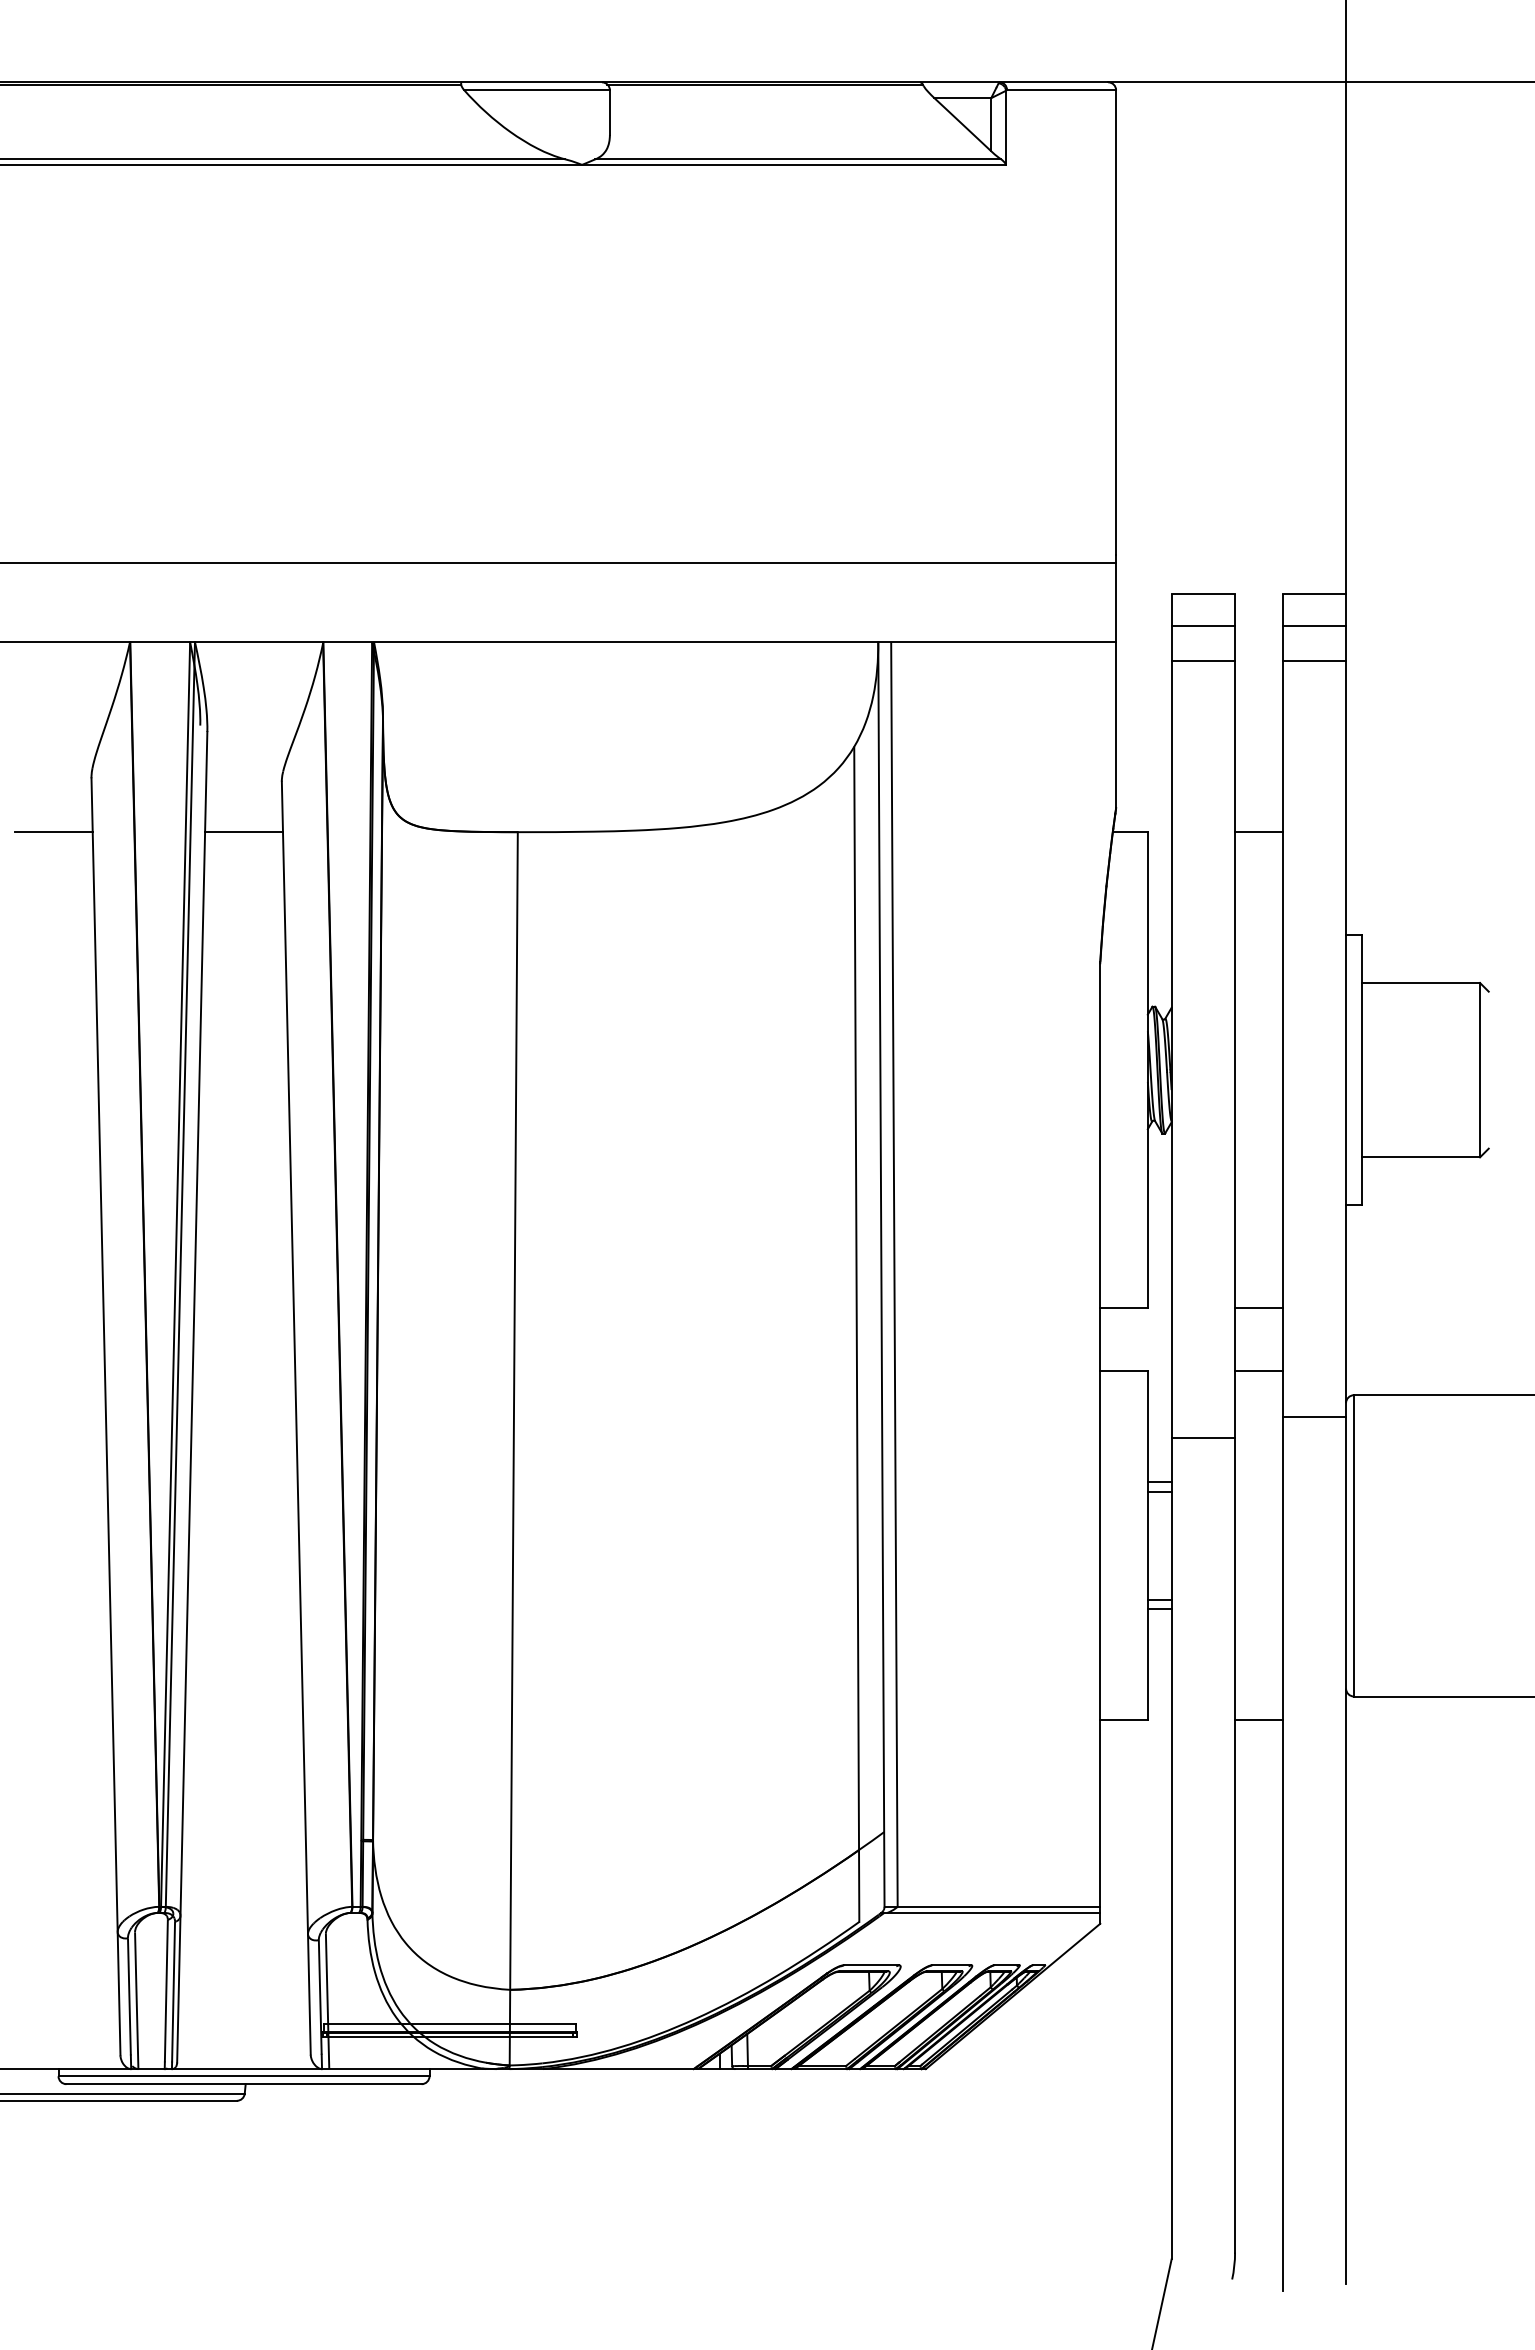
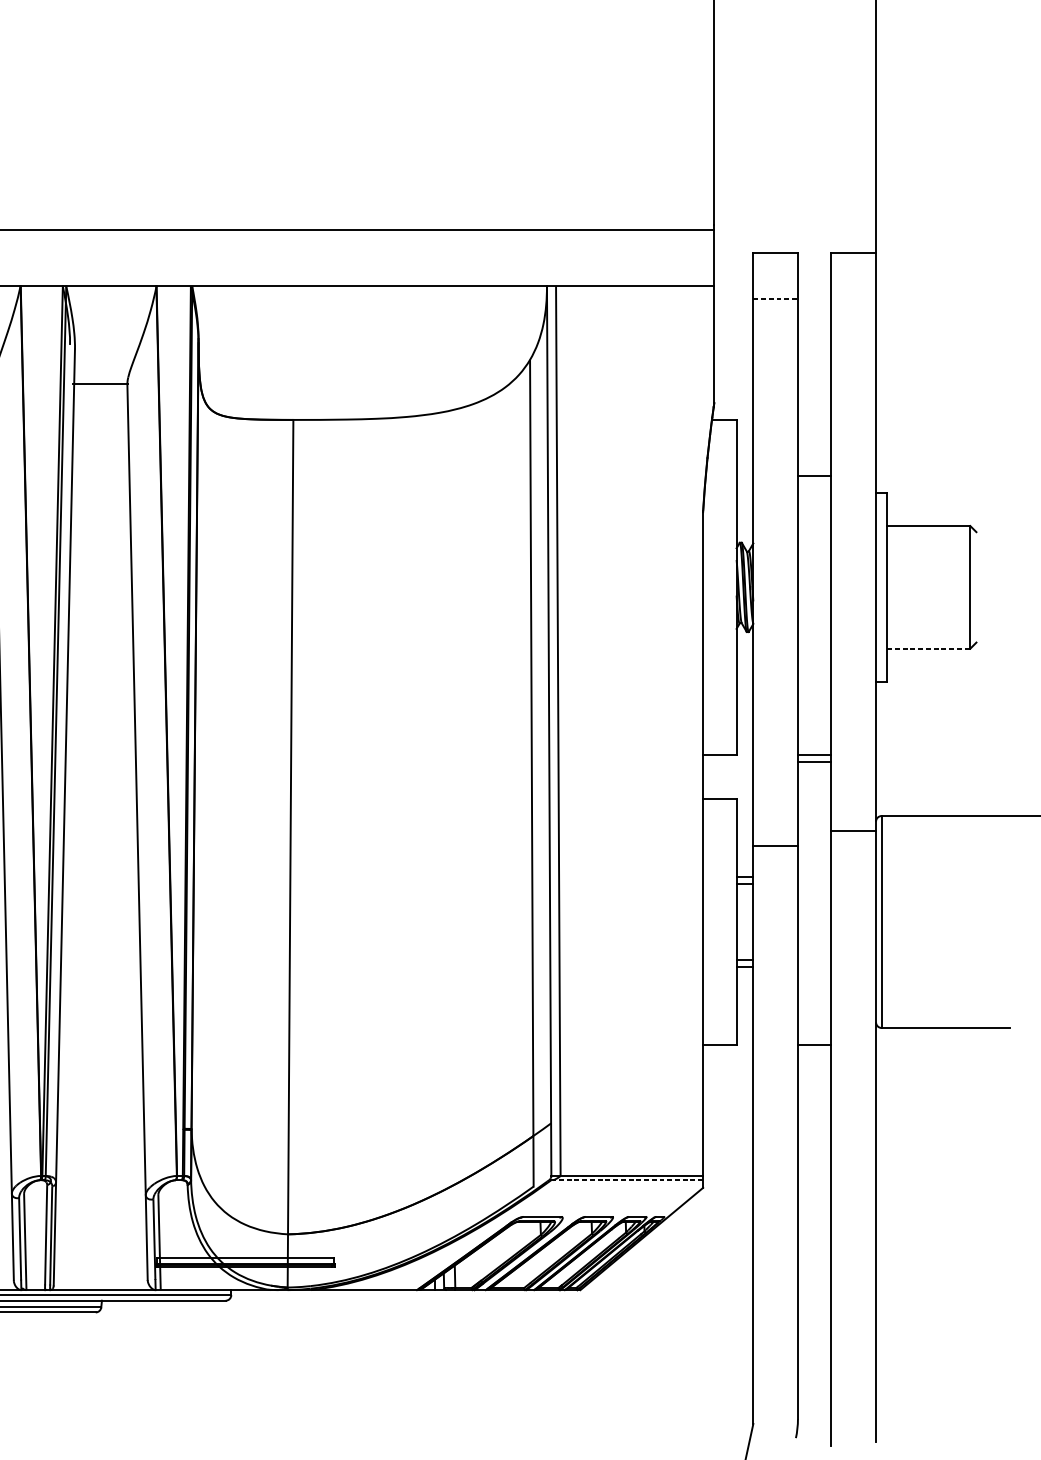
line: (1203, 626) -> (775, 275), removed
line: (1314, 626) -> (853, 275), removed
line: (1203, 660) -> (775, 299), solid -> dashed
line: (1314, 660) -> (853, 299), removed
line: (244, 832) -> (101, 384), moved
line: (1258, 832) -> (814, 475), moved
line: (1421, 1157) -> (929, 648), solid -> dashed
line: (1258, 1371) -> (814, 762), moved
line: (990, 1912) -> (625, 1179), solid -> dashed

